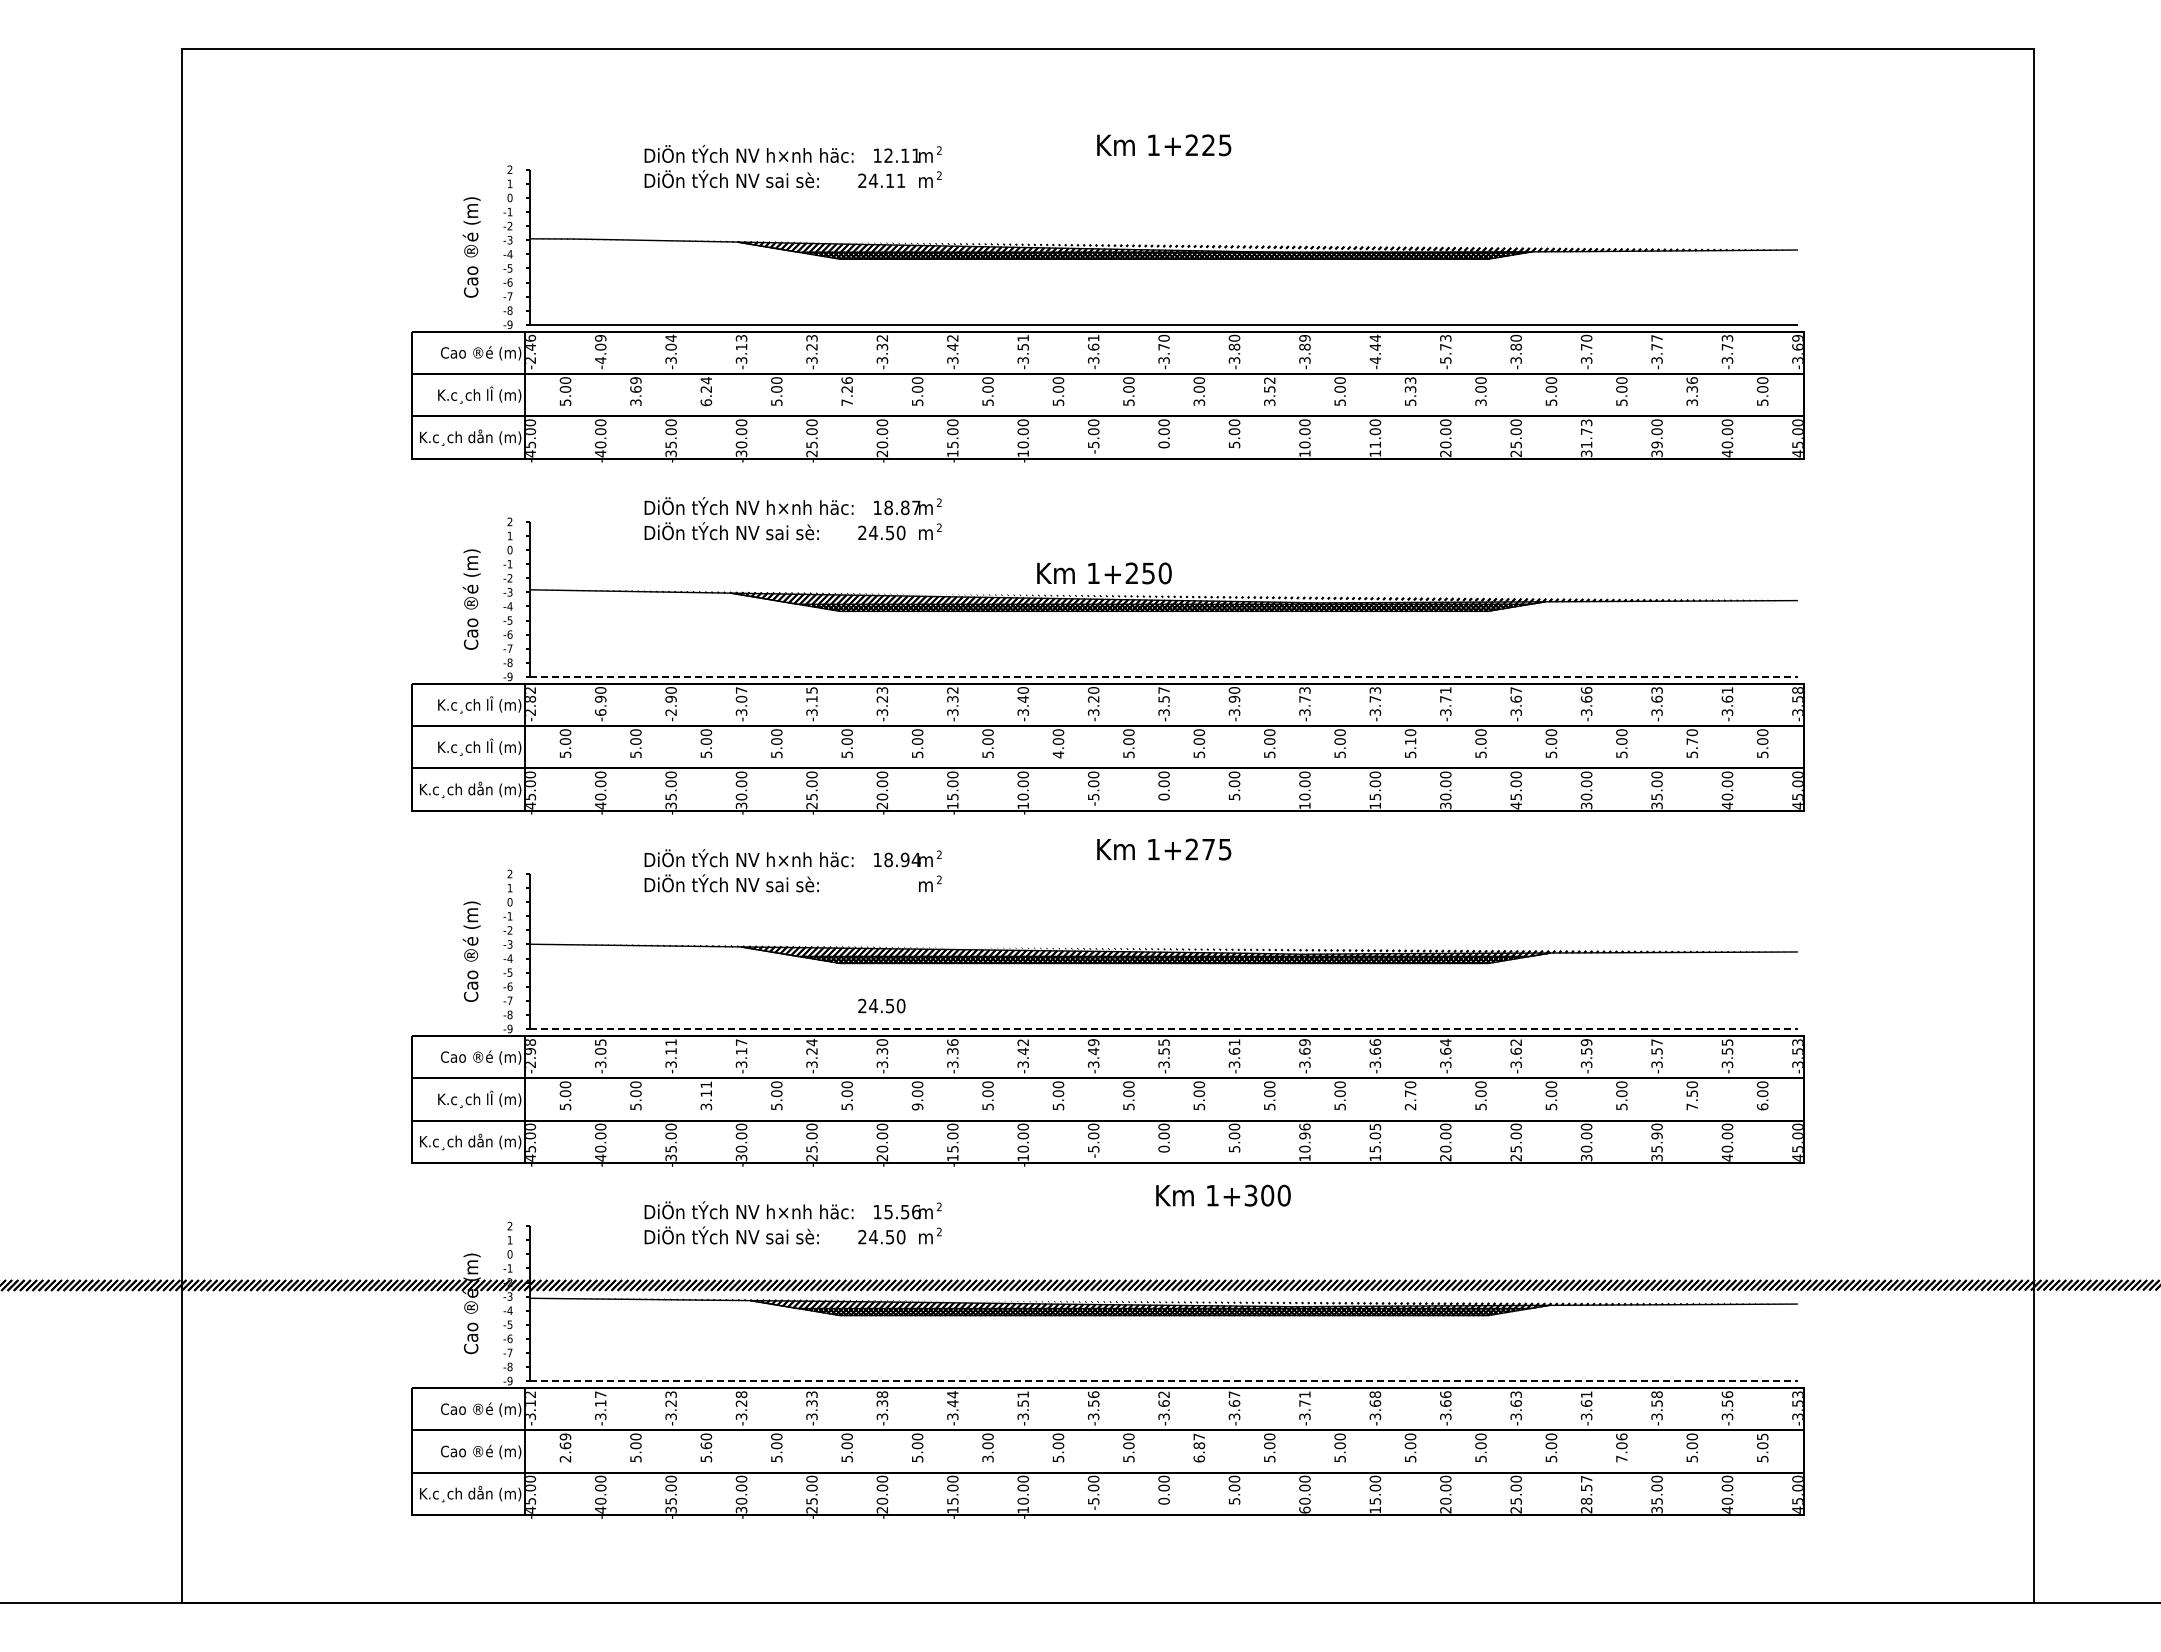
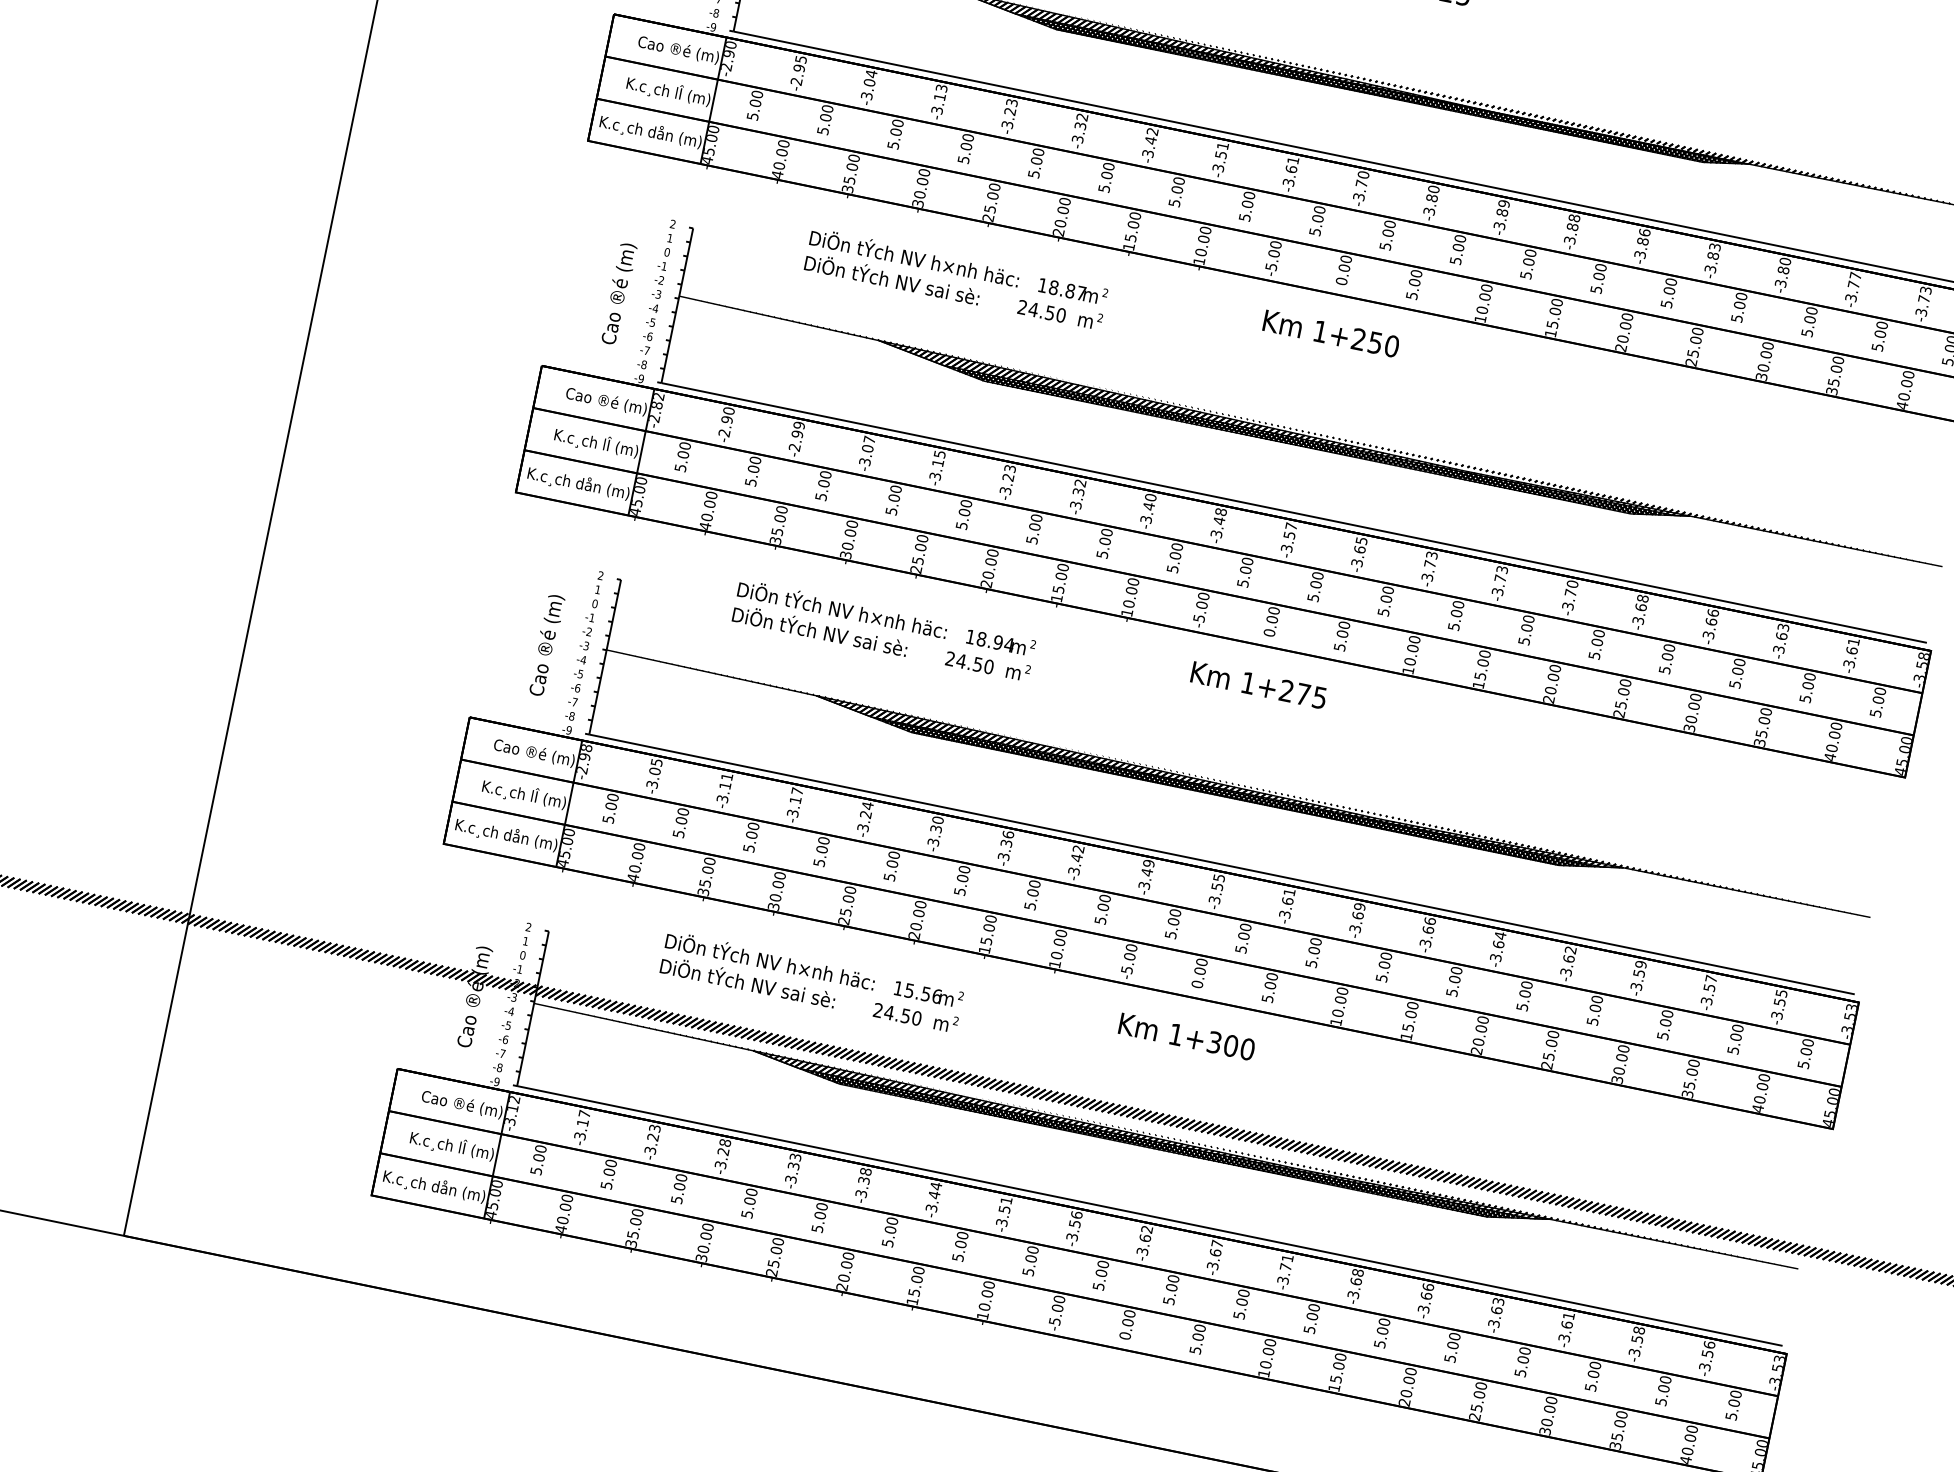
text: (1515, 337) -> (1714, 246), -3.80 -> -3.83
text: (531, 342) -> (731, 49), -2.46 -> -2.90
text: (1586, 346) -> (1783, 269), -3.70 -> -3.80
text: (1445, 348) -> (1642, 242), -5.73 -> -3.86
text: (600, 349) -> (798, 70), -4.09 -> -2.95
text: (1375, 349) -> (1572, 229), -4.44 -> -3.88
text: (1410, 384) -> (1600, 271), 5.33 -> 5.00
text: (635, 391) -> (824, 119), 3.69 -> 5.00
text: (706, 391) -> (895, 134), 6.24 -> 5.00
text: (846, 391) -> (1035, 162), 7.26 -> 5.00
text: (1269, 391) -> (1457, 249), 3.52 -> 5.00
text: (1692, 391) -> (1880, 336), 3.36 -> 5.00
text: (1198, 402) -> (1384, 246), 3.00 -> 5.00
text: (1480, 402) -> (1666, 303), 3.00 -> 5.00
text: (1586, 433) -> (1765, 356), 31.73 -> 30.00
text: (1375, 444) -> (1552, 324), 11.00 -> 15.00
text: (1656, 444) -> (1833, 381), 39.00 -> 35.00
text: (1104, 573) -> (1331, 333), moved
line: (1164, 676) -> (1294, 512), dashed -> solid
text: (670, 690) -> (798, 425), -2.90 -> -2.99
text: (1445, 690) -> (1572, 584), -3.71 -> -3.70
text: (1515, 690) -> (1642, 598), -3.67 -> -3.68
text: (1093, 694) -> (1220, 516), -3.20 -> -3.48
text: (1234, 694) -> (1360, 544), -3.90 -> -3.65
text: (465, 704) -> (591, 397), K.c¸ch lÎ (m) -> Cao ®é (m)
text: (600, 712) -> (724, 433), -6.90 -> -2.90
text: (1410, 741) -> (1526, 627), 5.10 -> 5.00
text: (1692, 741) -> (1808, 685), 5.70 -> 5.00
text: (1058, 754) -> (1172, 568), 4.00 -> 5.00
text: (1445, 805) -> (1548, 699), 30.00 -> 20.00
text: (1515, 805) -> (1618, 713), 45.00 -> 25.00
text: (881, 1005) -> (969, 662), moved
line: (1164, 1029) -> (1222, 865), dashed -> solid
text: (706, 1095) -> (751, 837), 3.11 -> 5.00
text: (1410, 1100) -> (1453, 986), 2.70 -> 5.00
text: (1692, 1100) -> (1734, 1044), 7.50 -> 5.00
text: (916, 1106) -> (958, 891), 9.00 -> 5.00
text: (1762, 1106) -> (1803, 1064), 6.00 -> 5.00
text: (1375, 1126) -> (1413, 1005), 15.05 -> 15.00
text: (1304, 1131) -> (1341, 995), 10.96 -> 10.00
text: (1656, 1135) -> (1691, 1071), 35.90 -> 35.00
text: (1223, 1195) -> (1187, 1036), moved
line: (1164, 1381) -> (1150, 1216), dashed -> solid
text: (1762, 1436) -> (1735, 1393), 5.05 -> 5.00
text: (705, 1445) -> (678, 1186), 5.60 -> 5.00
text: (565, 1447) -> (538, 1159), 2.69 -> 5.00
text: (1199, 1447) -> (1171, 1289), 6.87 -> 5.00
text: (1621, 1447) -> (1592, 1375), 7.06 -> 5.00
text: (465, 1451) -> (438, 1143), Cao ®é (m) -> K.c¸ch lÎ (m)
text: (987, 1458) -> (957, 1257), 3.00 -> 5.00
text: (1586, 1494) -> (1548, 1415), 28.57 -> 30.00
text: (1304, 1509) -> (1263, 1372), 60.00 -> 10.00

